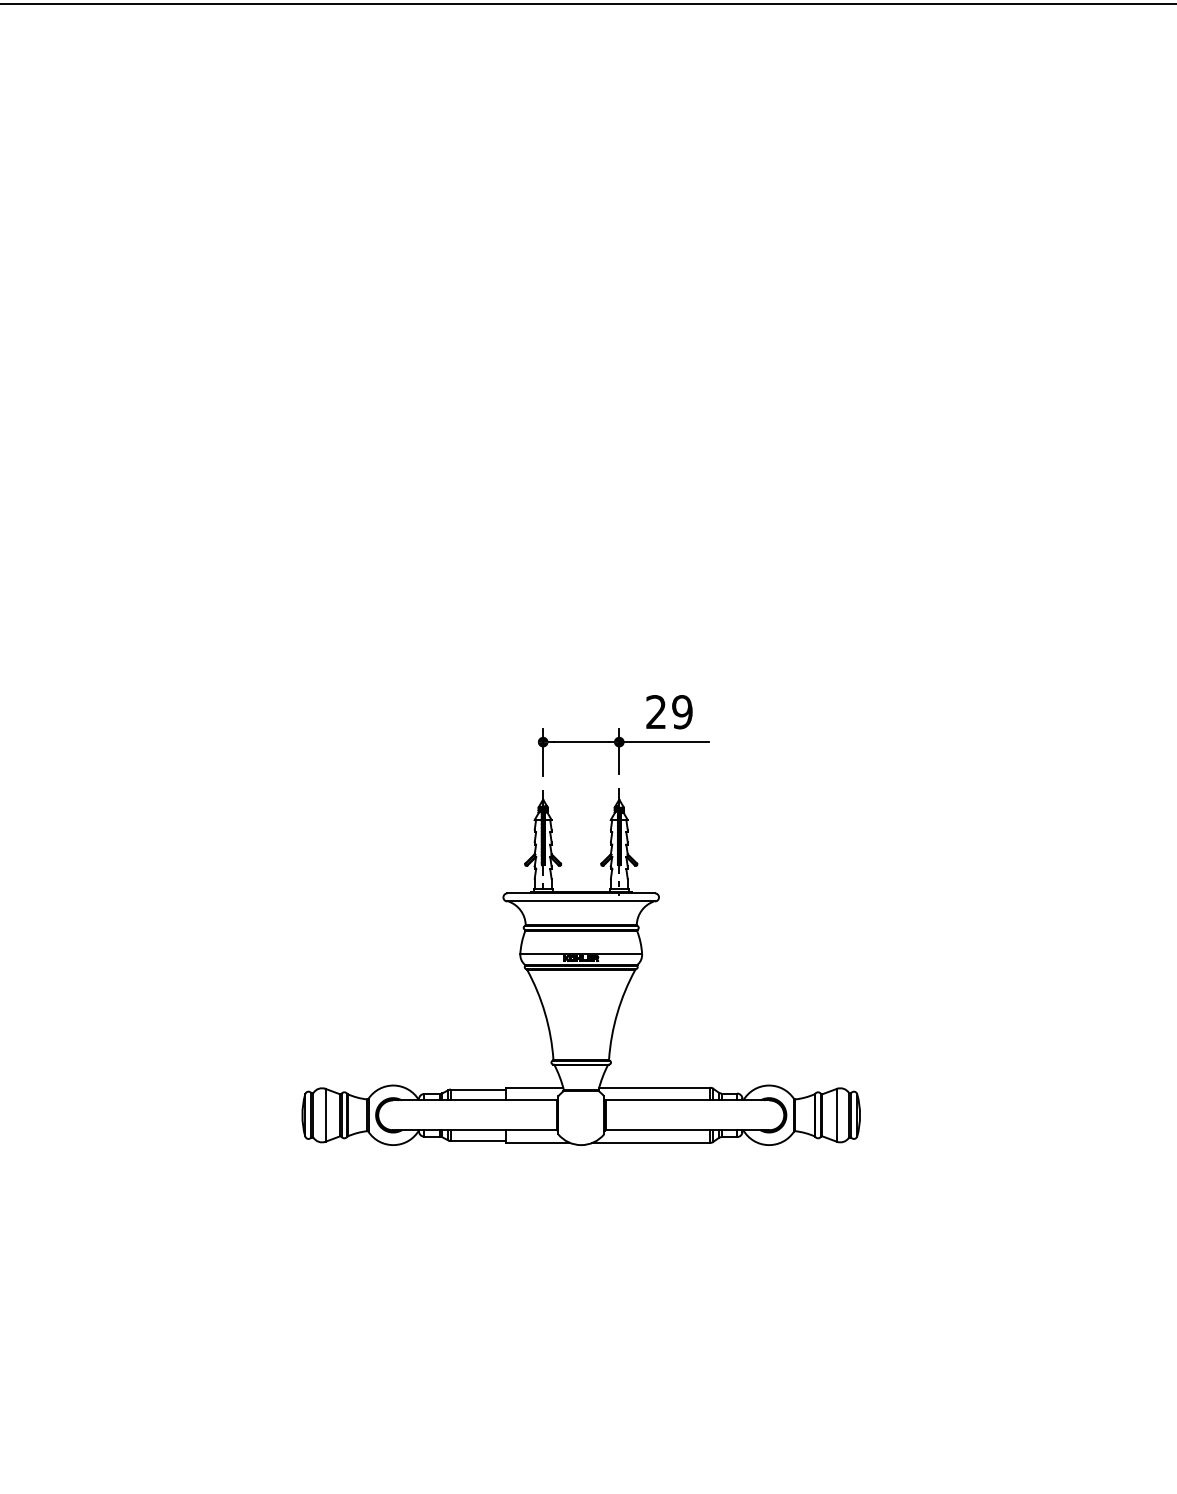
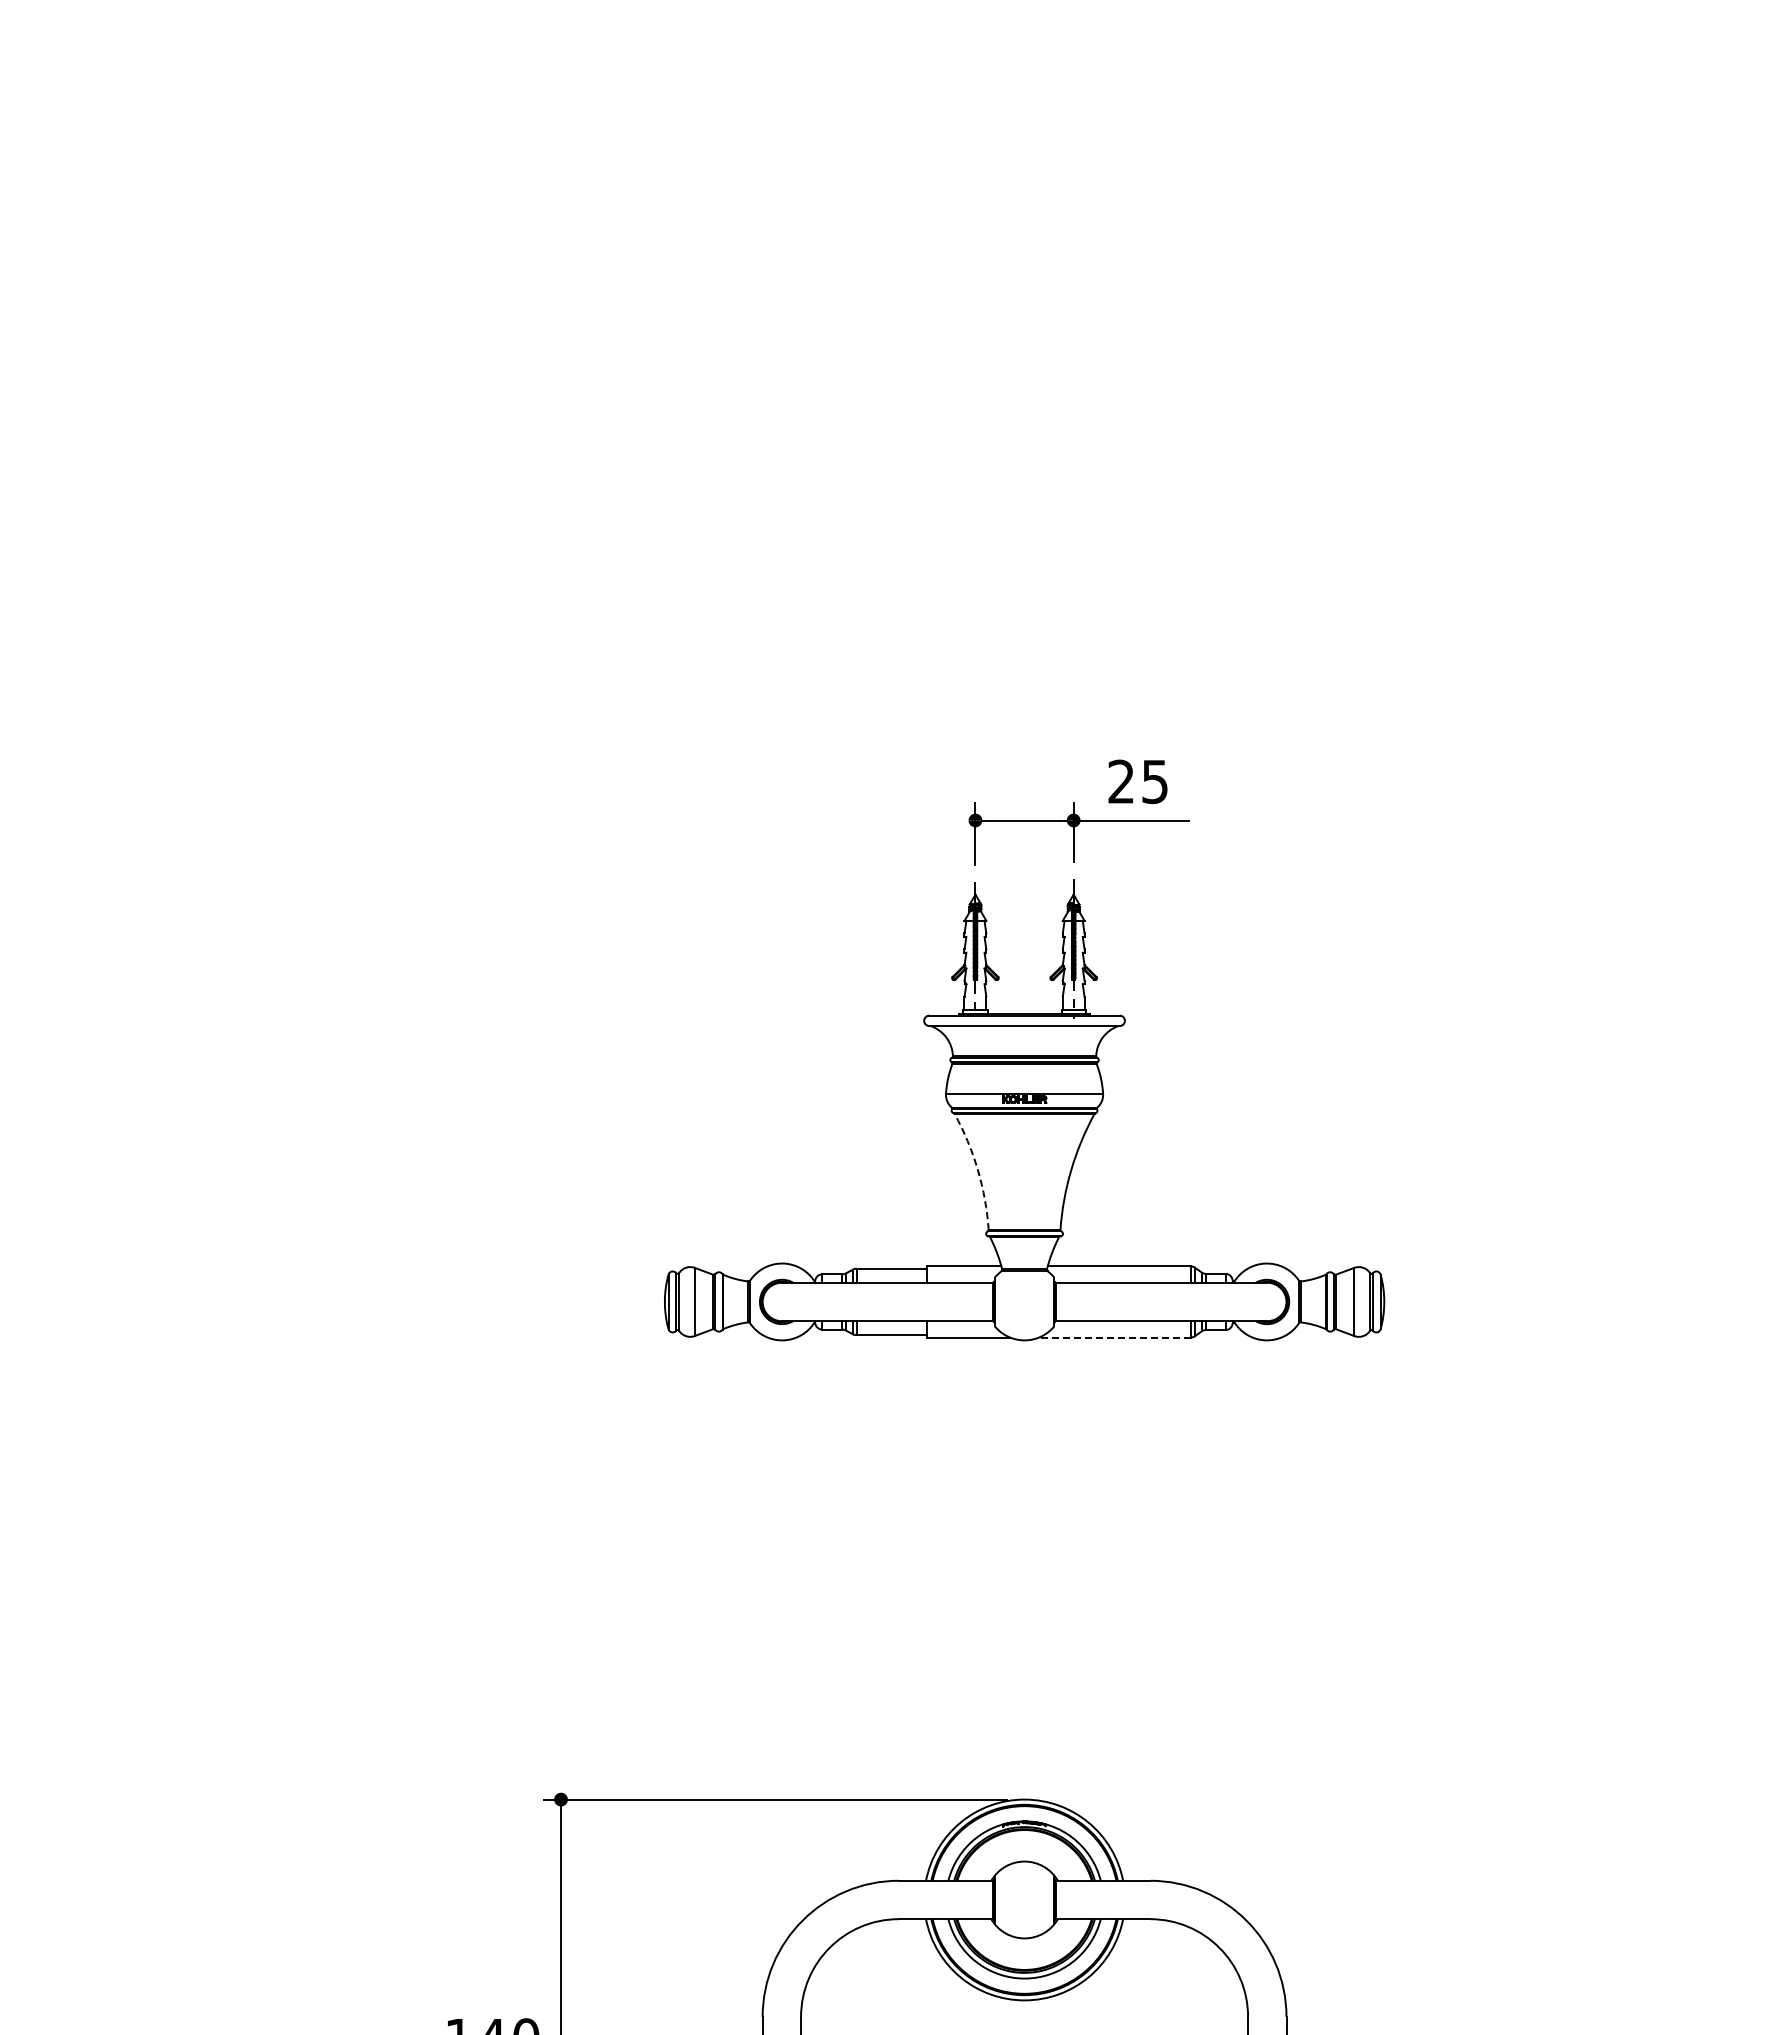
text: (681, 711) -> (1154, 781), 29 -> 25
arc: (544, 1013) -> (977, 1170), solid -> dashed
line: (650, 1142) -> (1114, 1337), solid -> dashed

